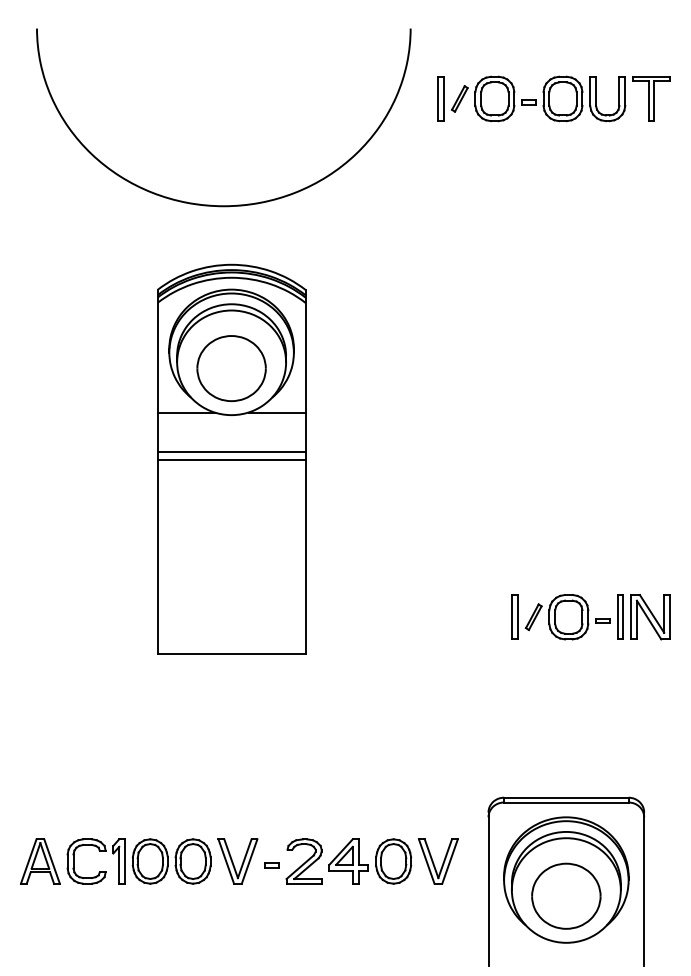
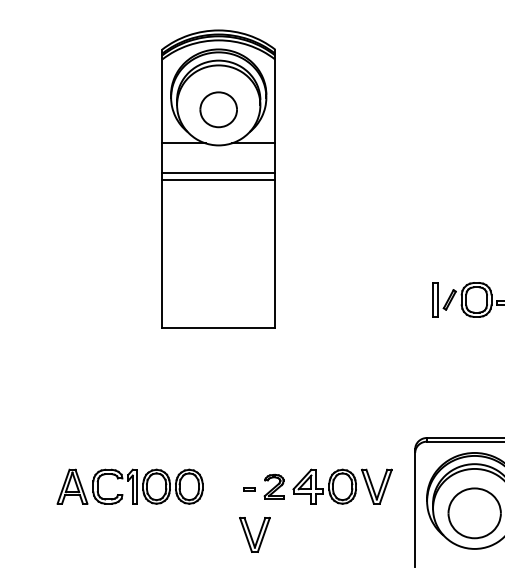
part: (231, 368) -> (218, 109), size x0.7
part: (237, 861) -> (254, 534), moved
part: (303, 861) -> (273, 486), size x0.7

